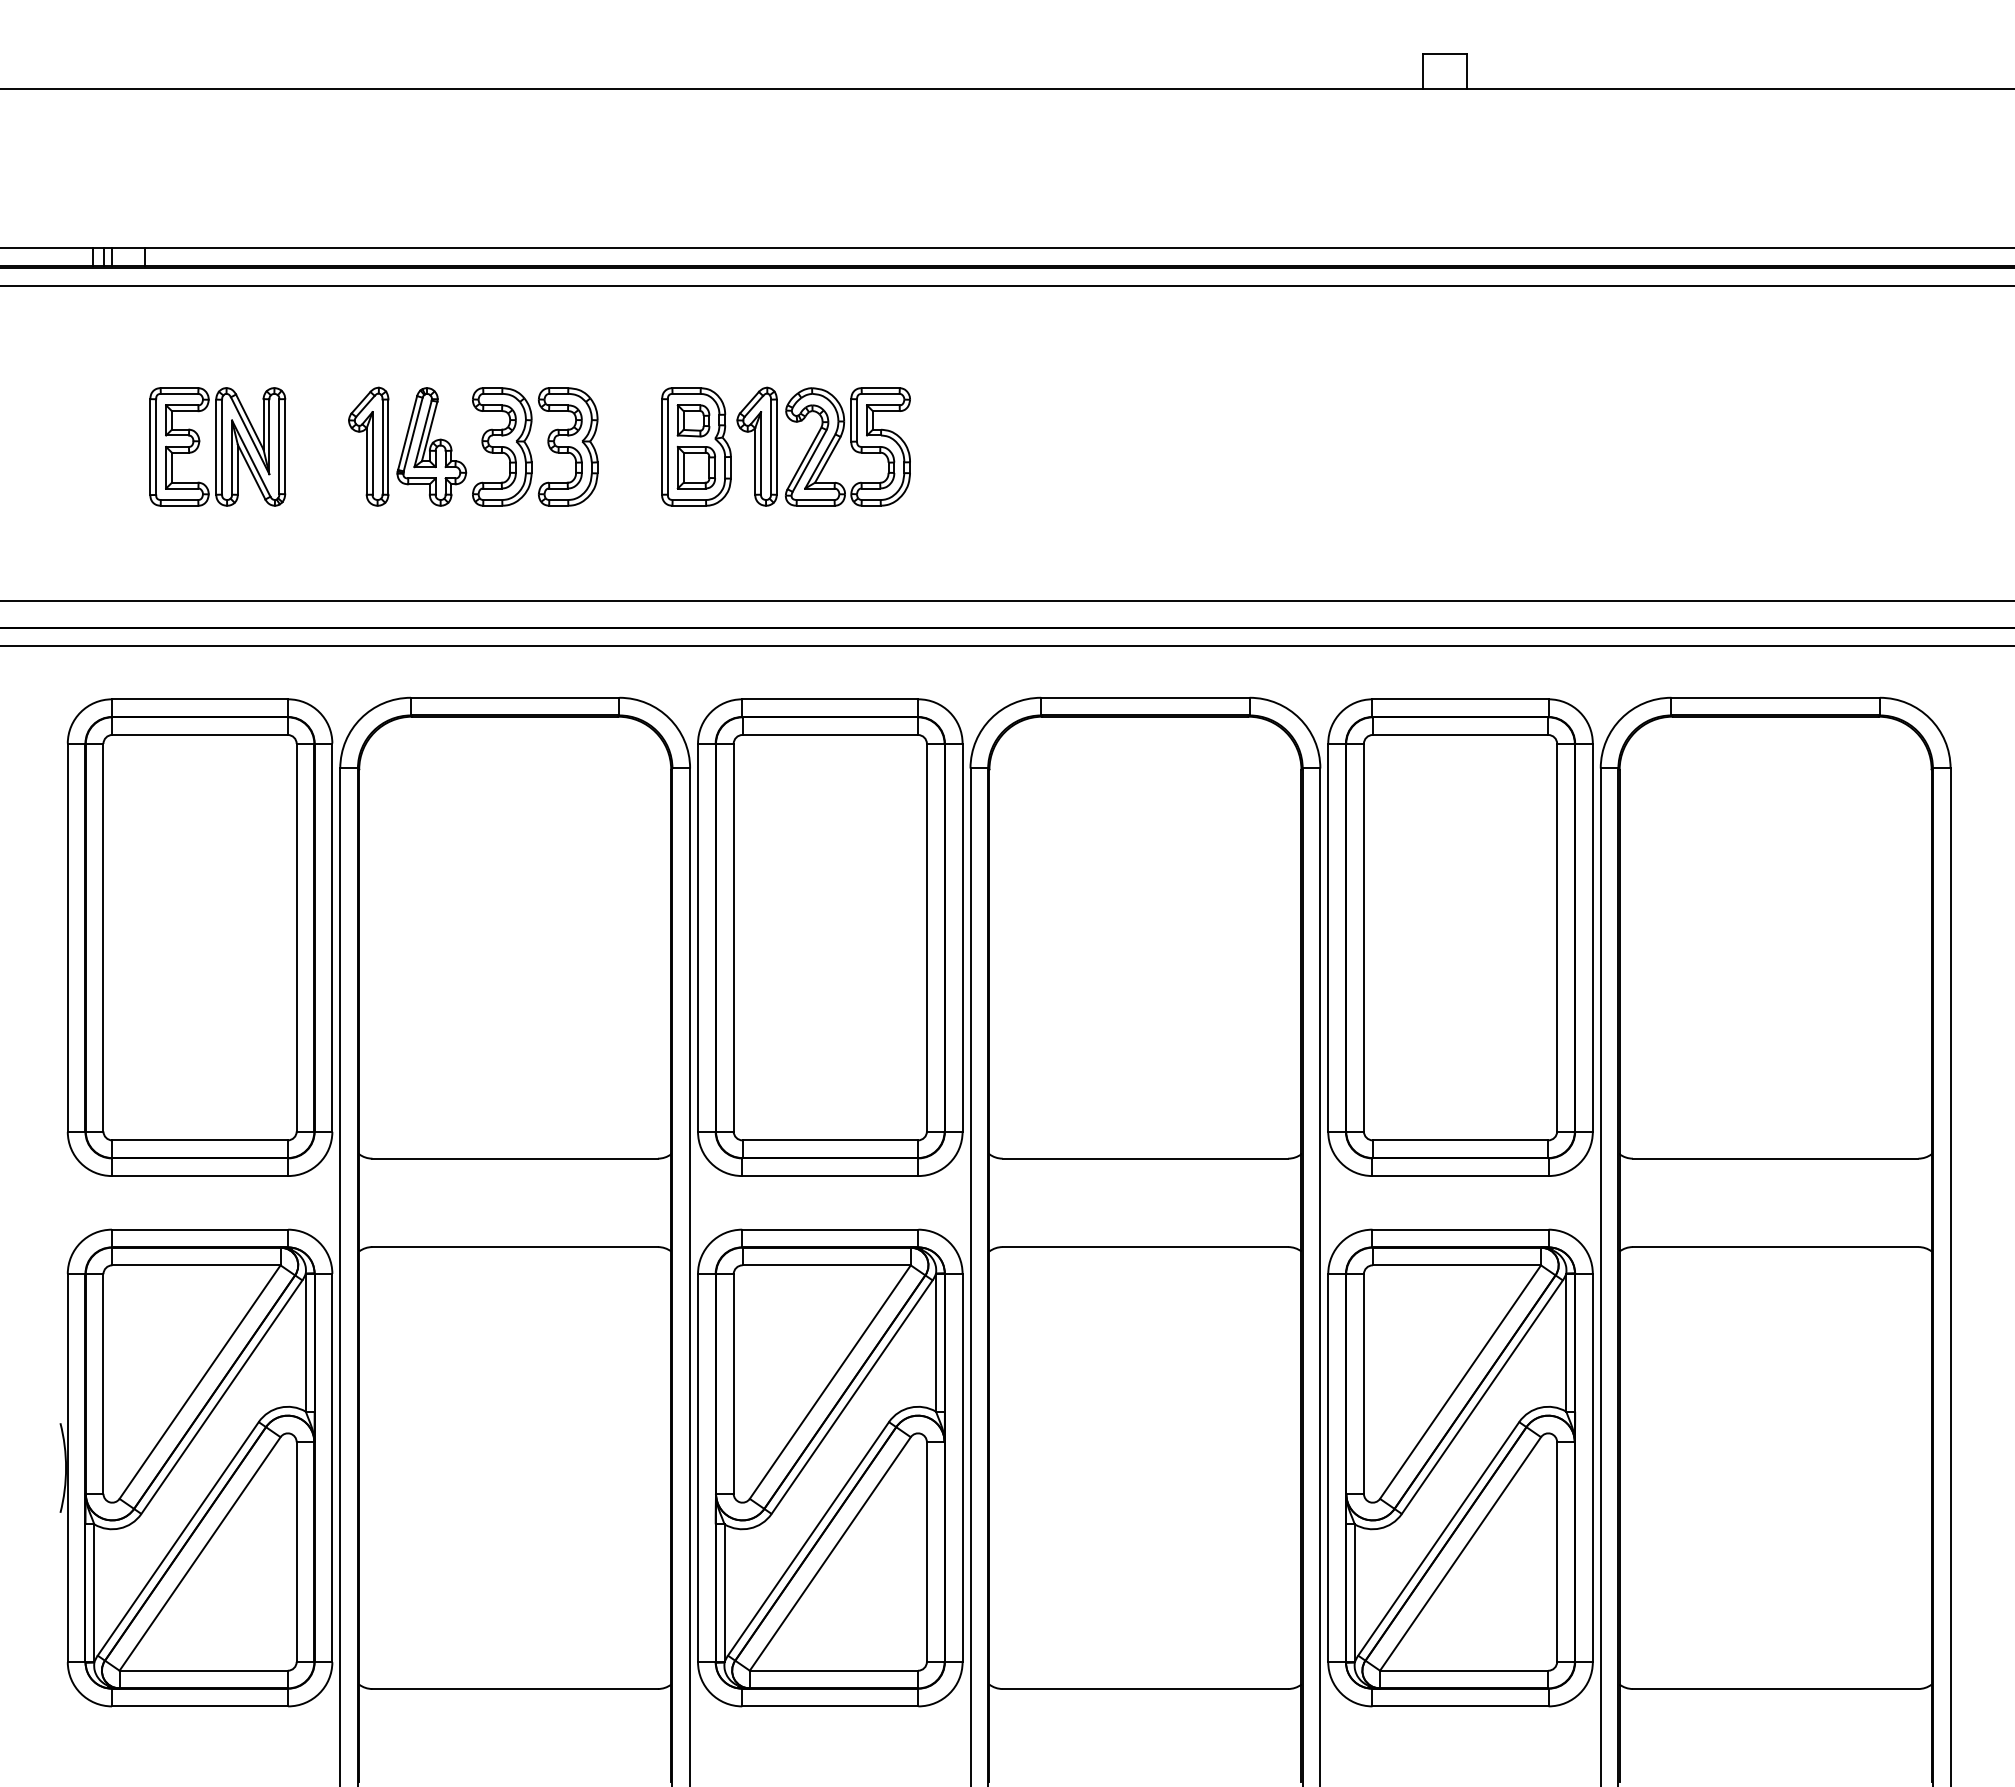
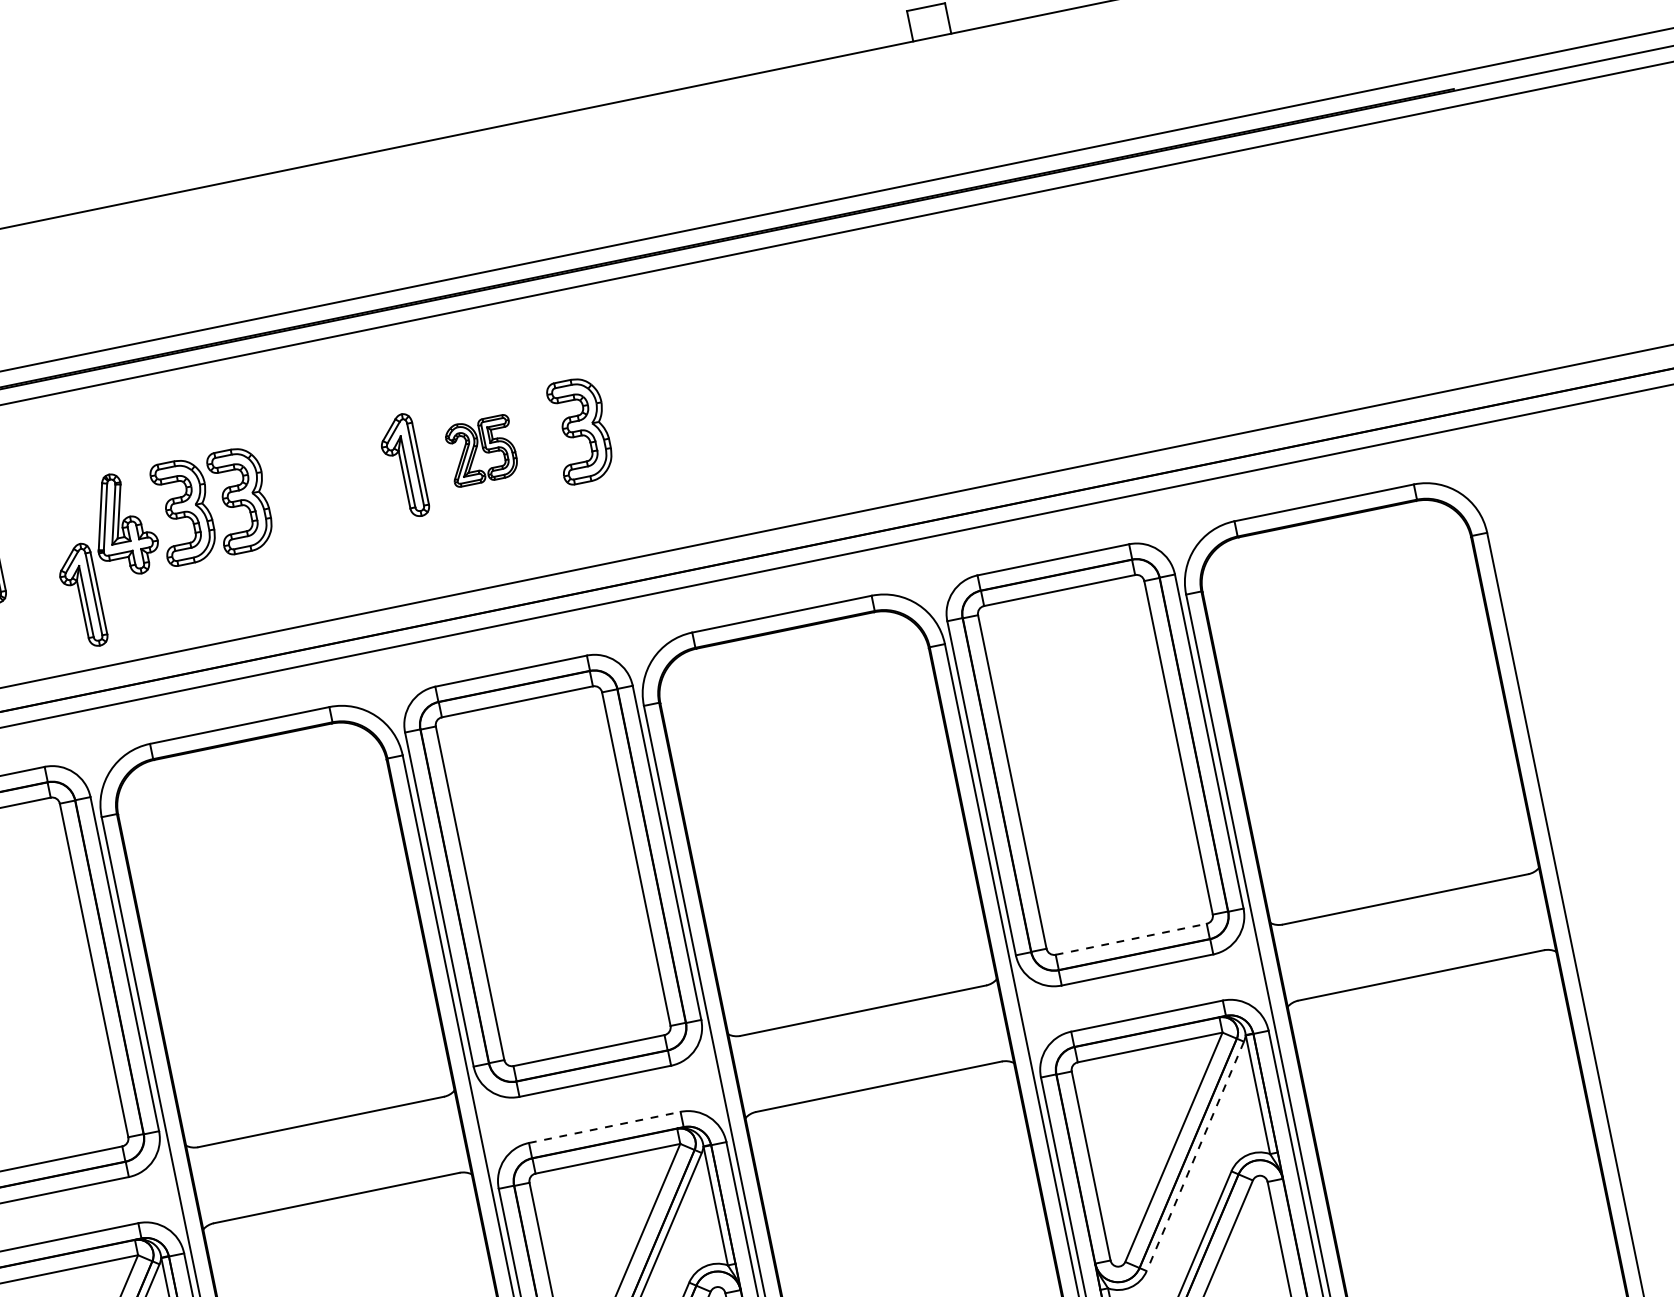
part: (368, 446) -> (81, 596), moved
part: (696, 446) -> (351, 477), removed
part: (847, 446) -> (481, 450), size x0.6
part: (963, 446) -> (581, 430), added
line: (1460, 1140) -> (1131, 939), solid -> dashed
line: (830, 1229) -> (604, 1127), solid -> dashed
line: (1482, 1397) -> (1195, 1156), solid -> dashed

